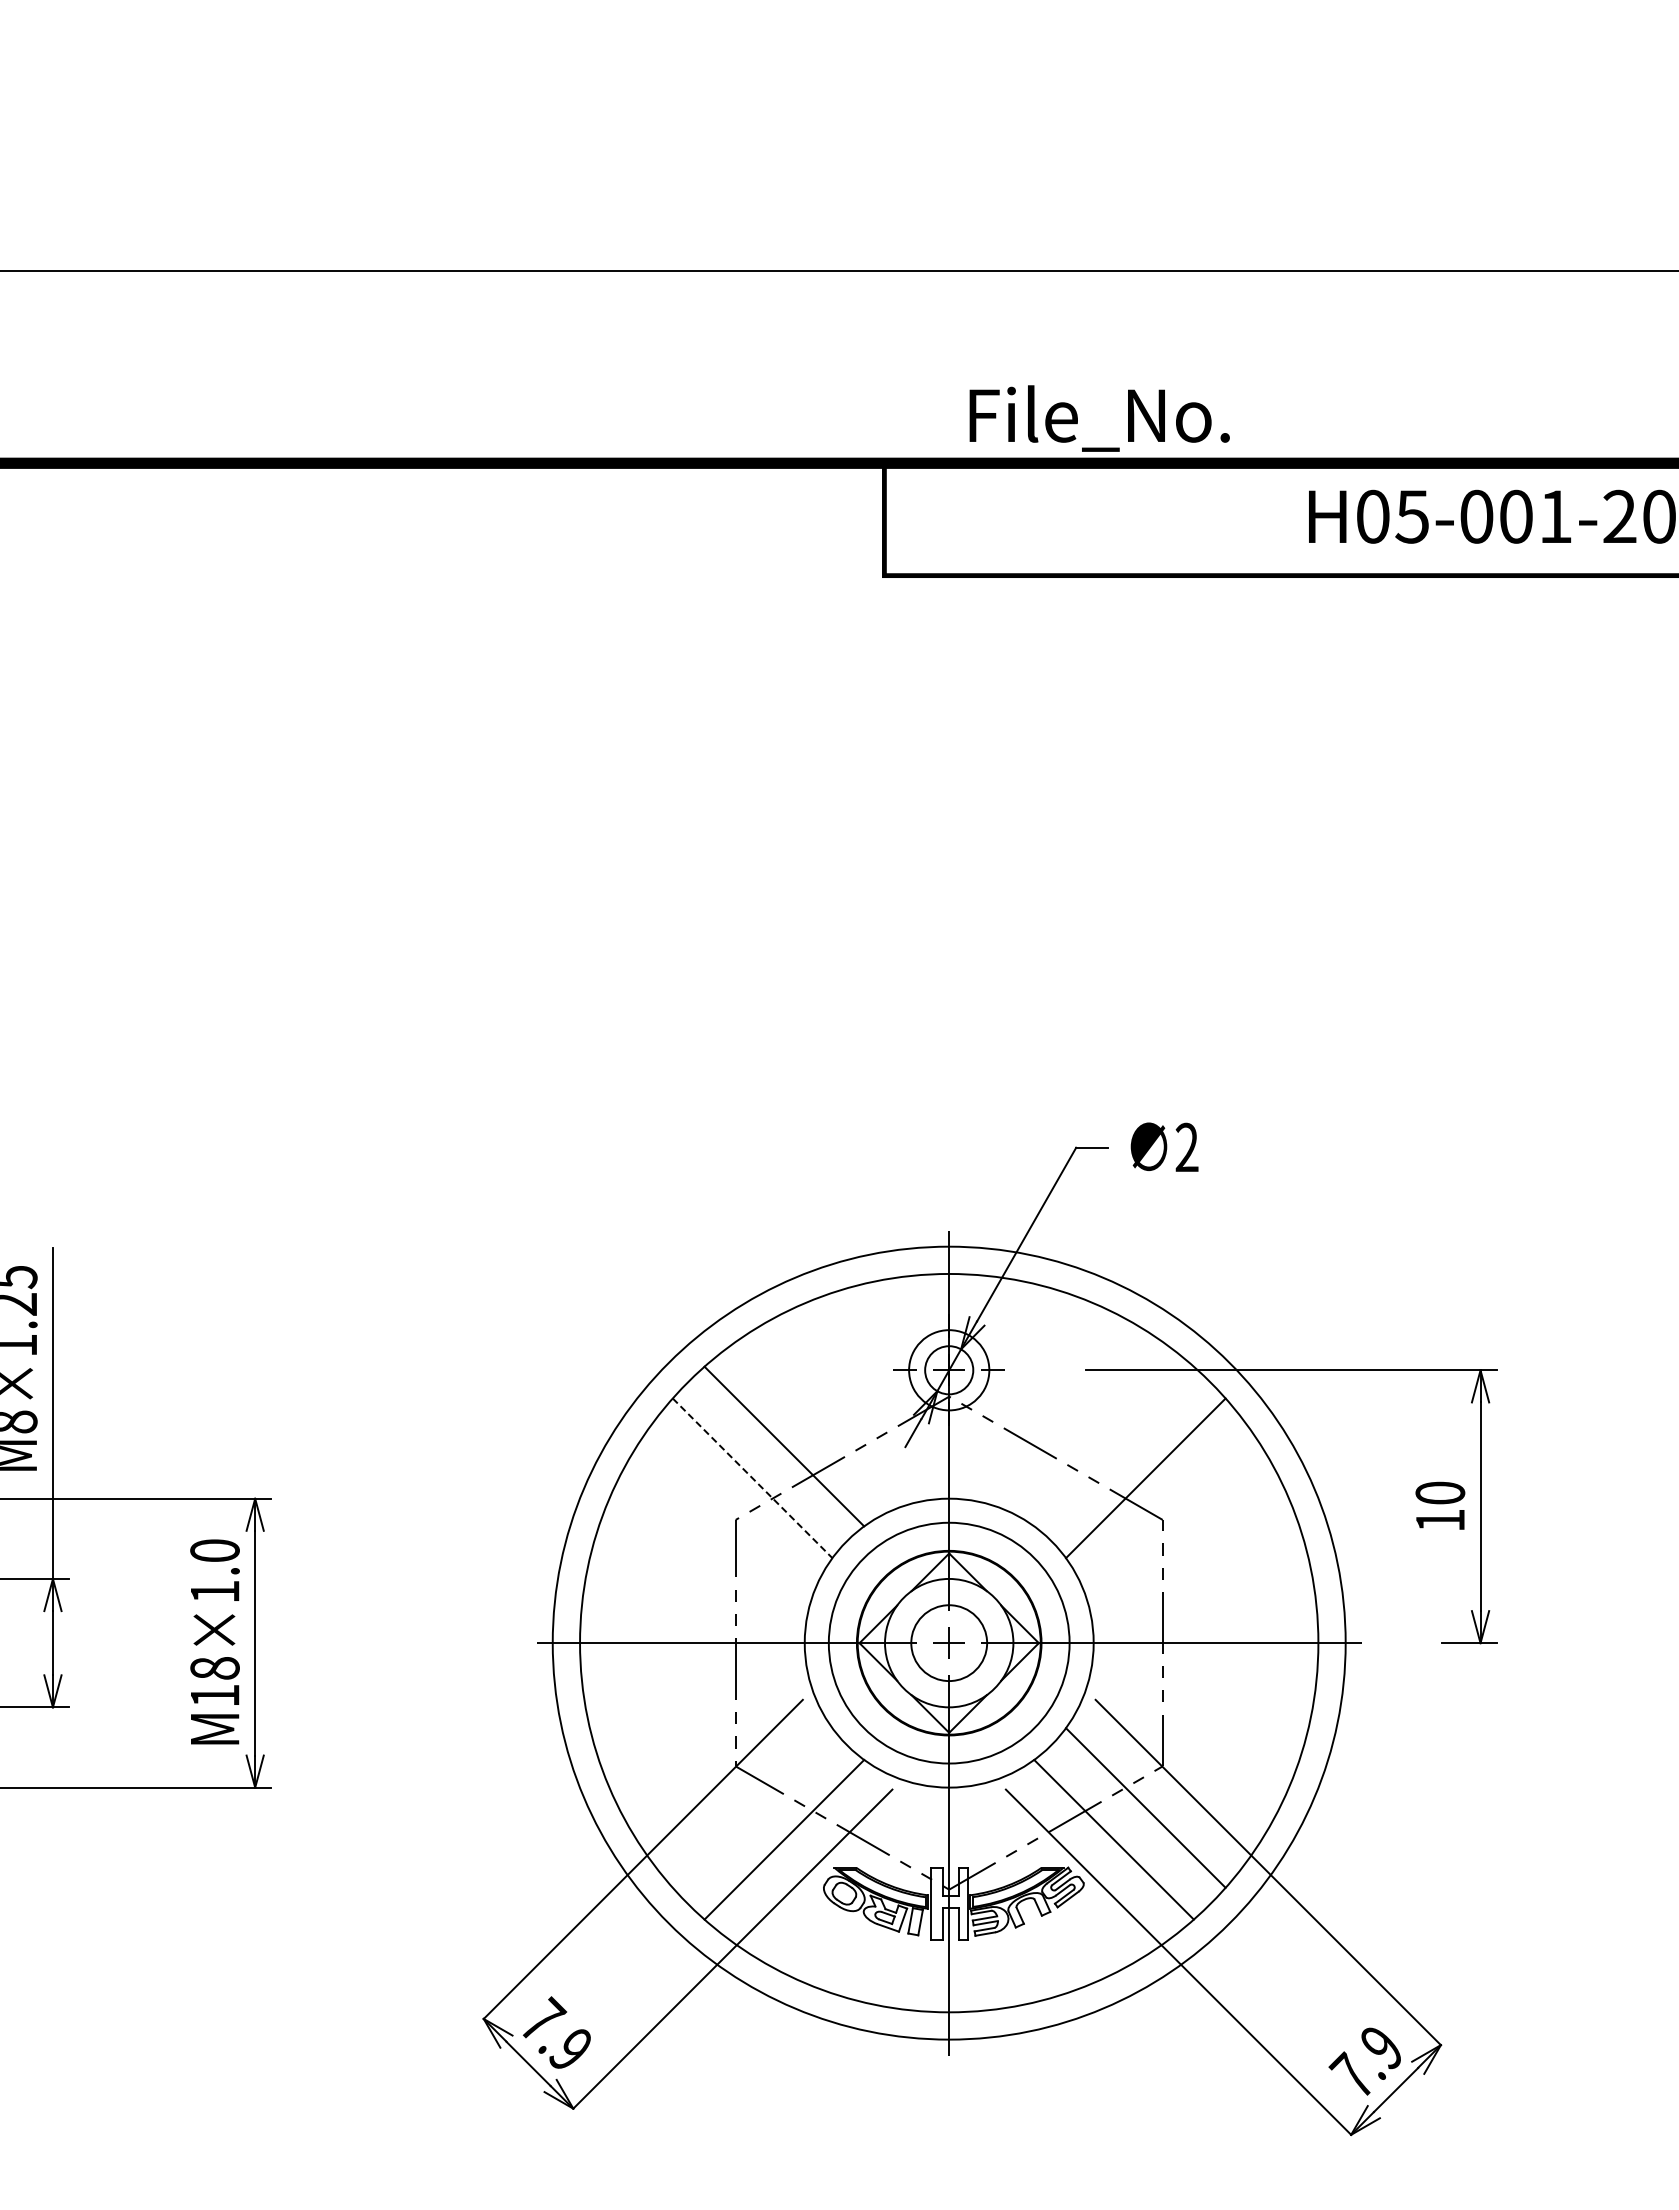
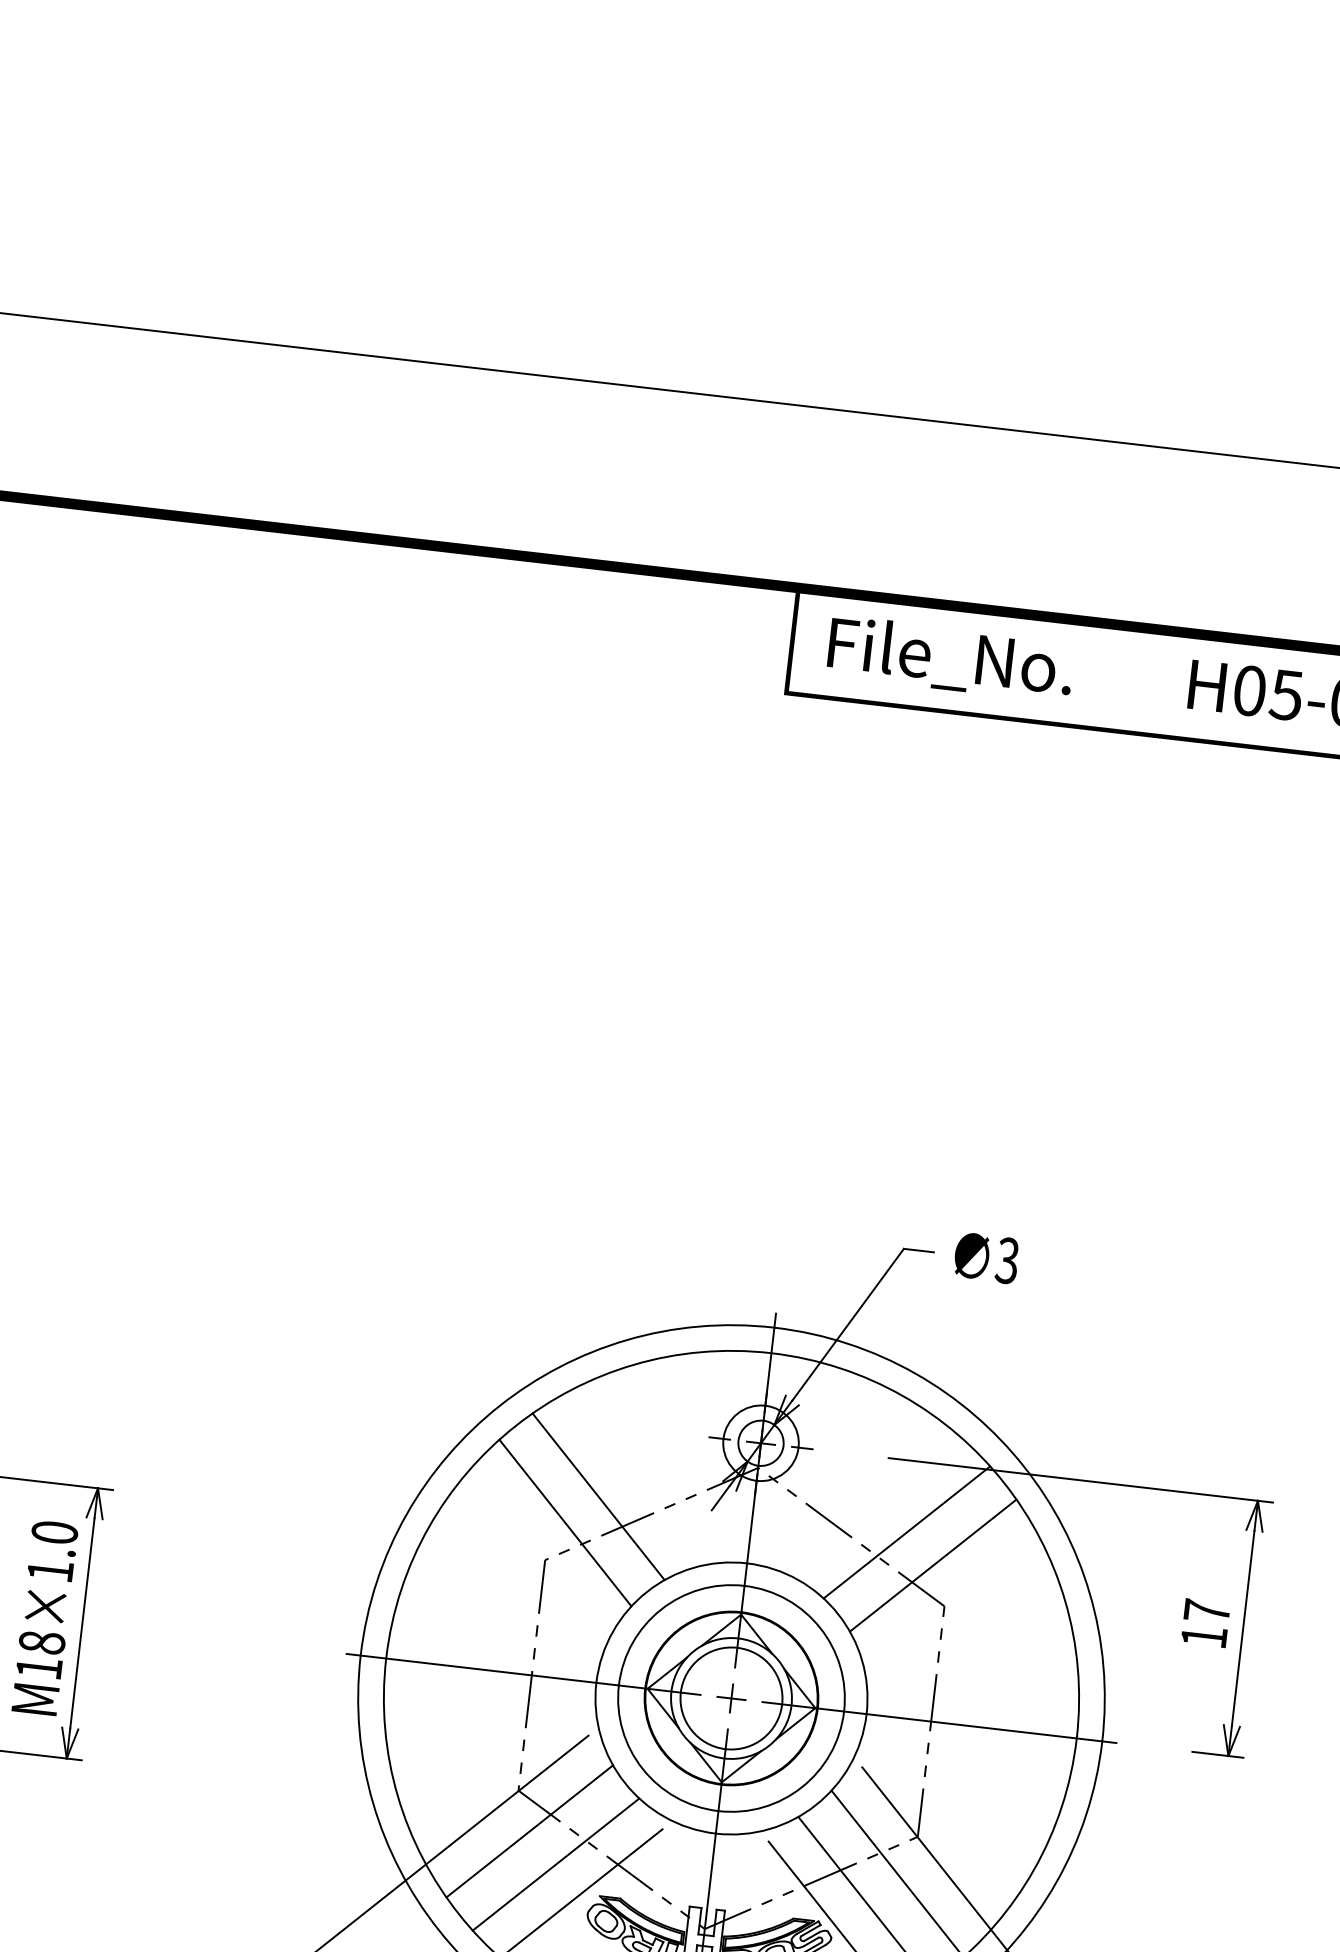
text: (1099, 418) -> (950, 658), moved
text: (1186, 1147) -> (1007, 1260), 2 -> 3
line: (1113, 1446) -> (906, 1532), added
line: (752, 1478) -> (565, 1523), dashed -> solid
text: (1440, 1492) -> (1207, 1610), 10 -> 17
circle: (949, 1642) -> (731, 1697), size x1.43
line: (752, 1807) -> (529, 1830), added

